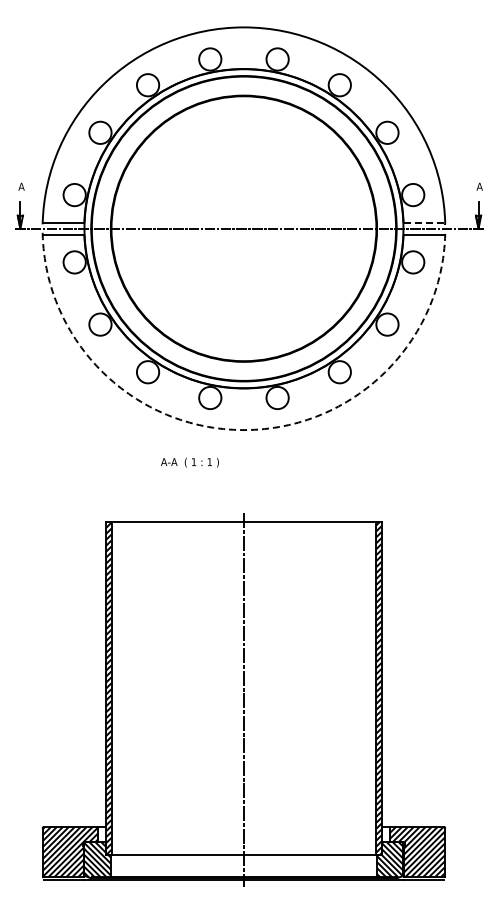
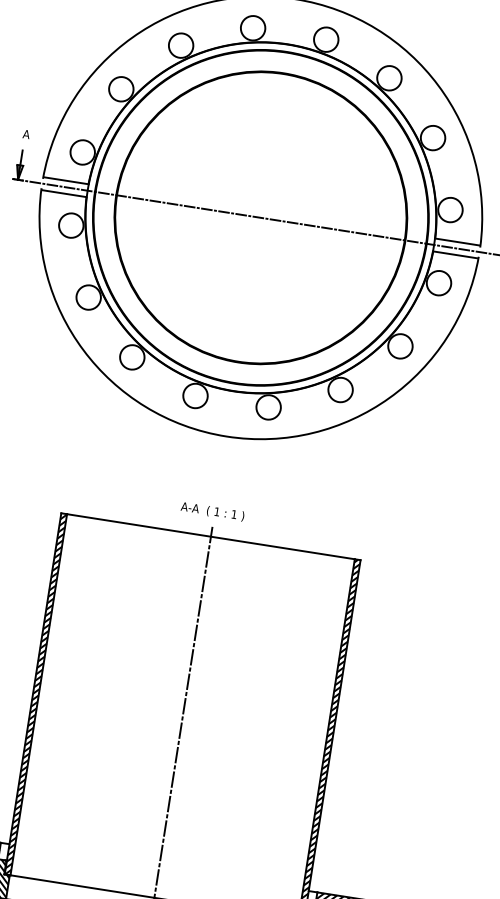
line: (424, 222) -> (458, 241), dashed -> solid
arc: (243, 430) -> (226, 436), dashed -> solid
text: (189, 462) -> (212, 511), moved

